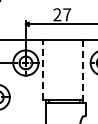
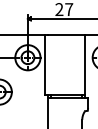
line: (43, 69) -> (45, 64), dashed -> solid
line: (83, 70) -> (85, 65), dashed -> solid

